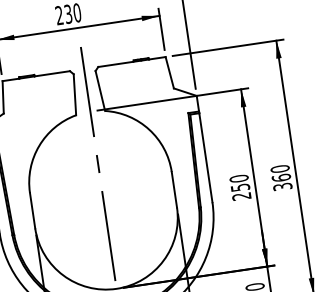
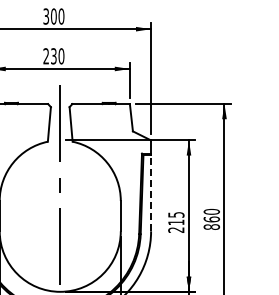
line: (206, 156) -> (151, 192), solid -> dashed
text: (239, 182) -> (176, 218), 250 -> 215
text: (282, 186) -> (211, 226), 360 -> 860

